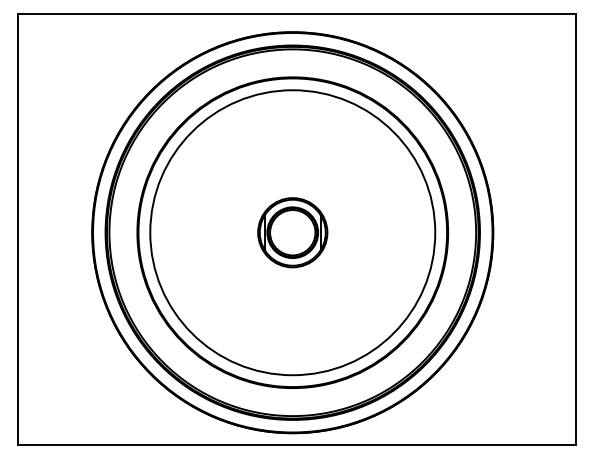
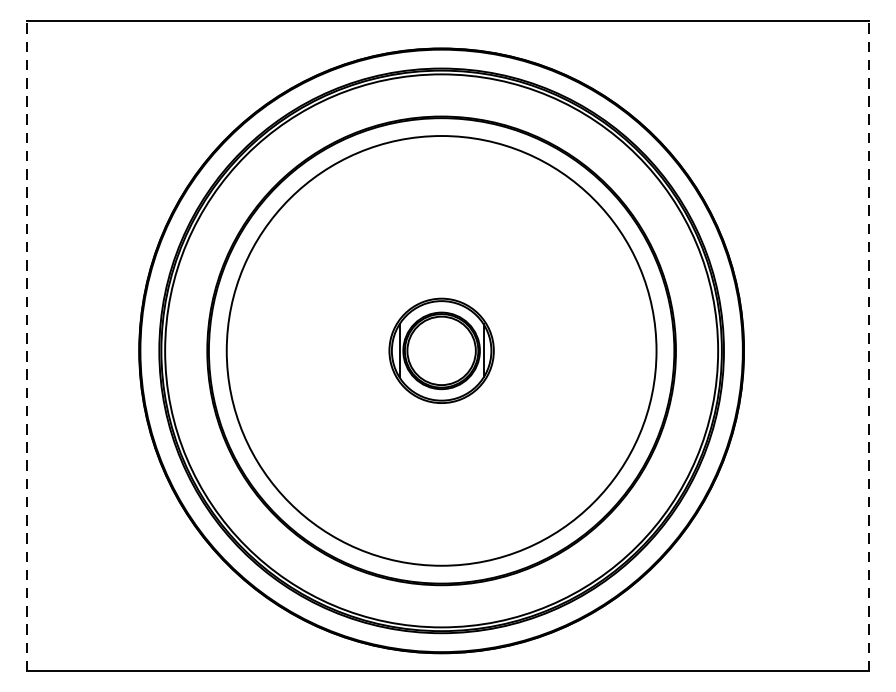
line: (17, 229) -> (26, 346), solid -> dashed
line: (576, 229) -> (869, 346), solid -> dashed

